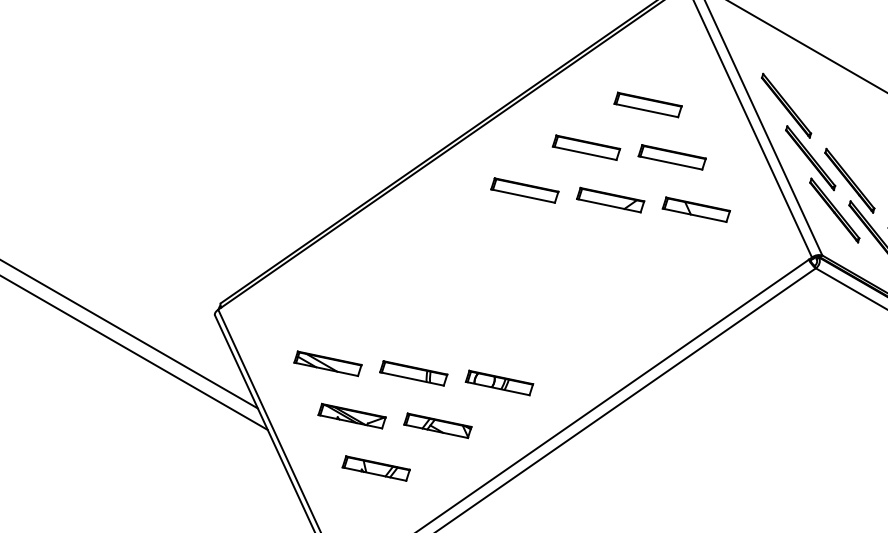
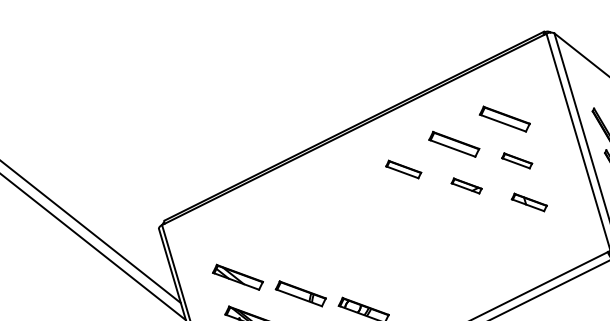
part: (671, 157) -> (516, 160), size x0.6
part: (524, 190) -> (403, 169), size x0.7
part: (610, 199) -> (466, 185), size x0.6
part: (695, 209) -> (528, 202), size x0.7

